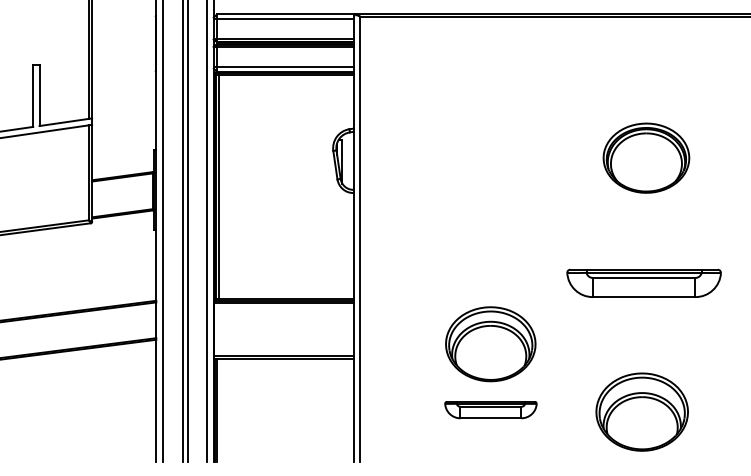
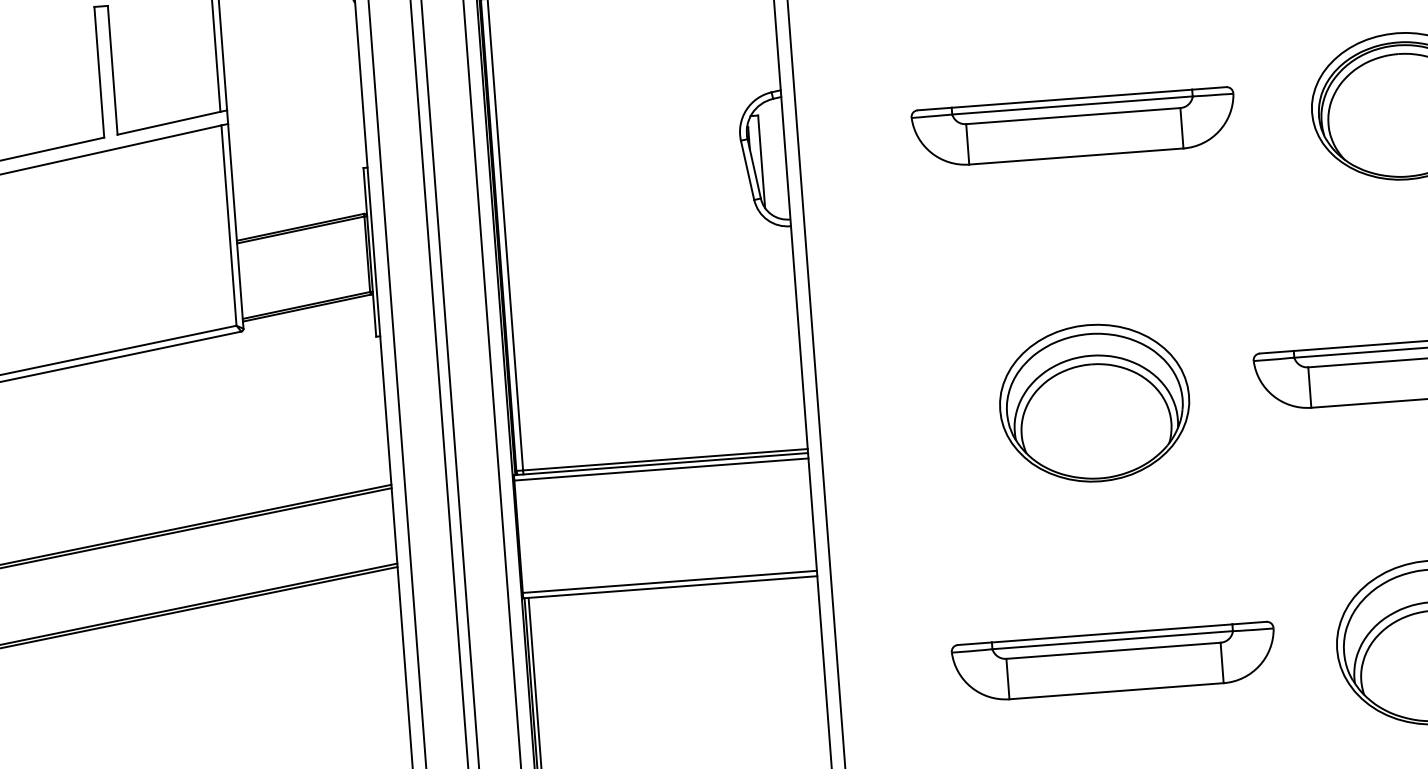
part: (490, 156) -> (1073, 127), added
part: (490, 344) -> (1094, 403), moved
part: (490, 409) -> (1113, 661), size x1.67

